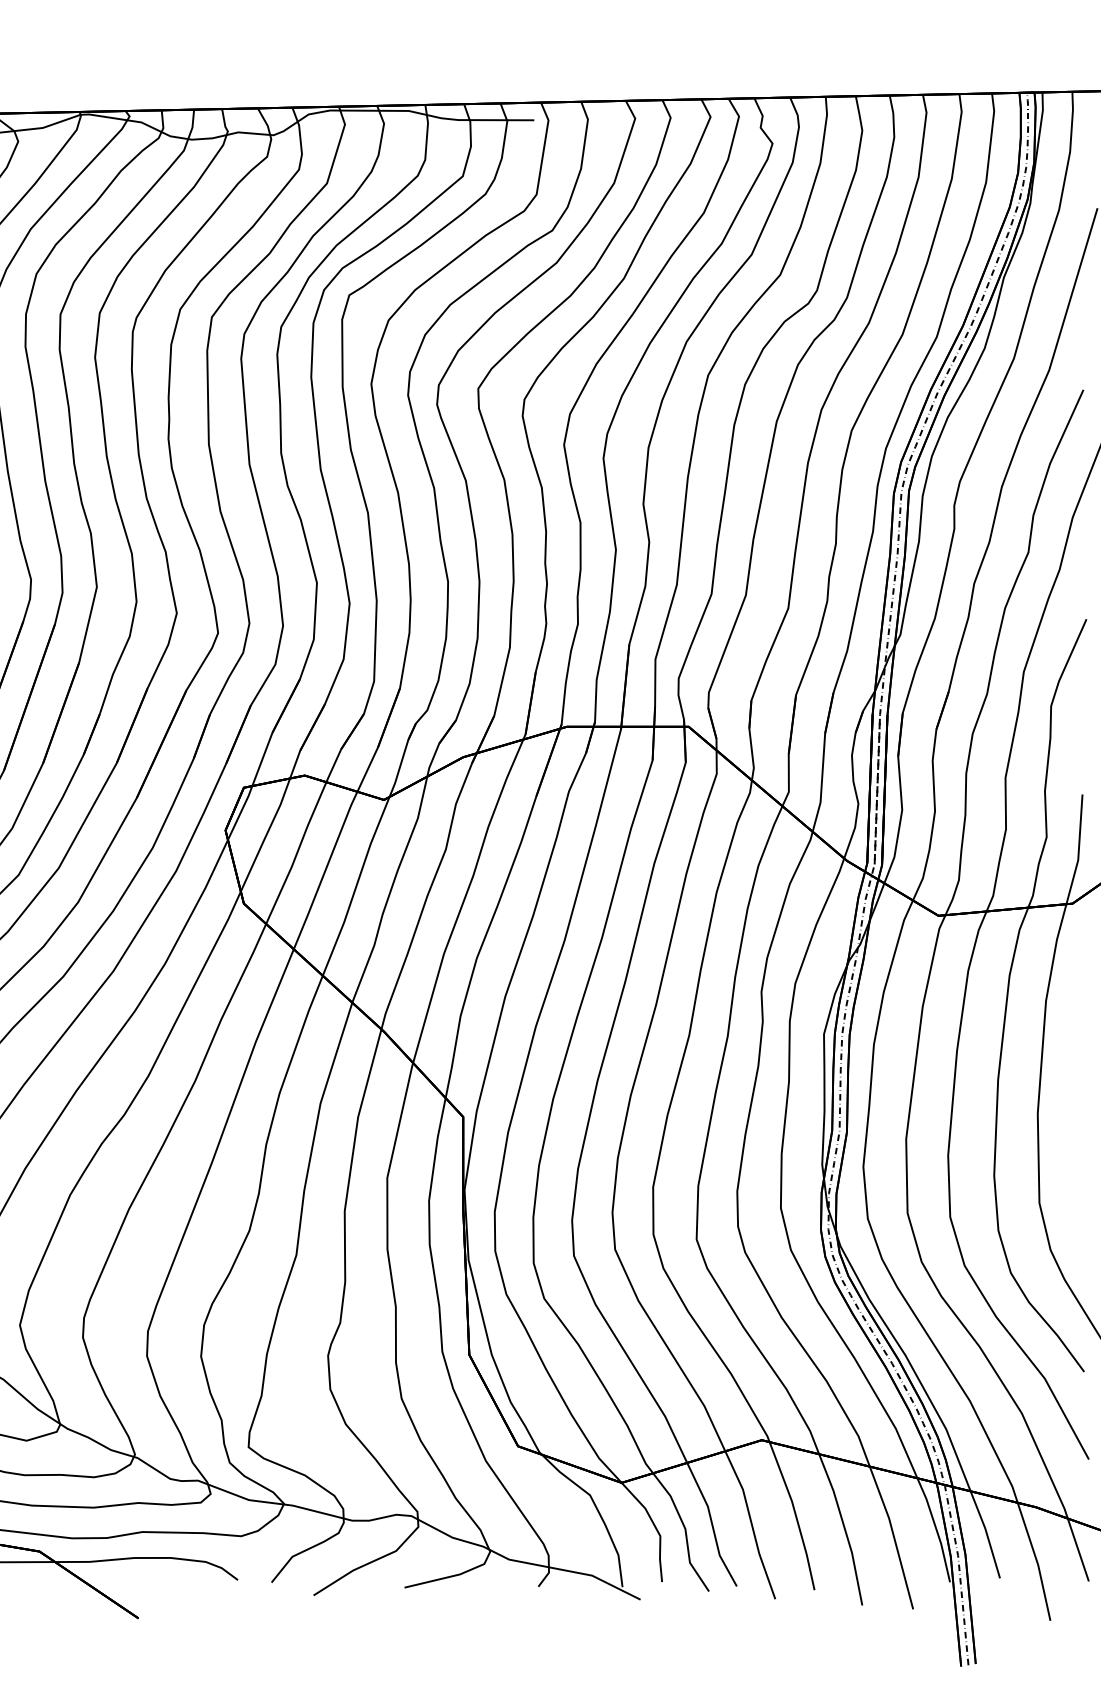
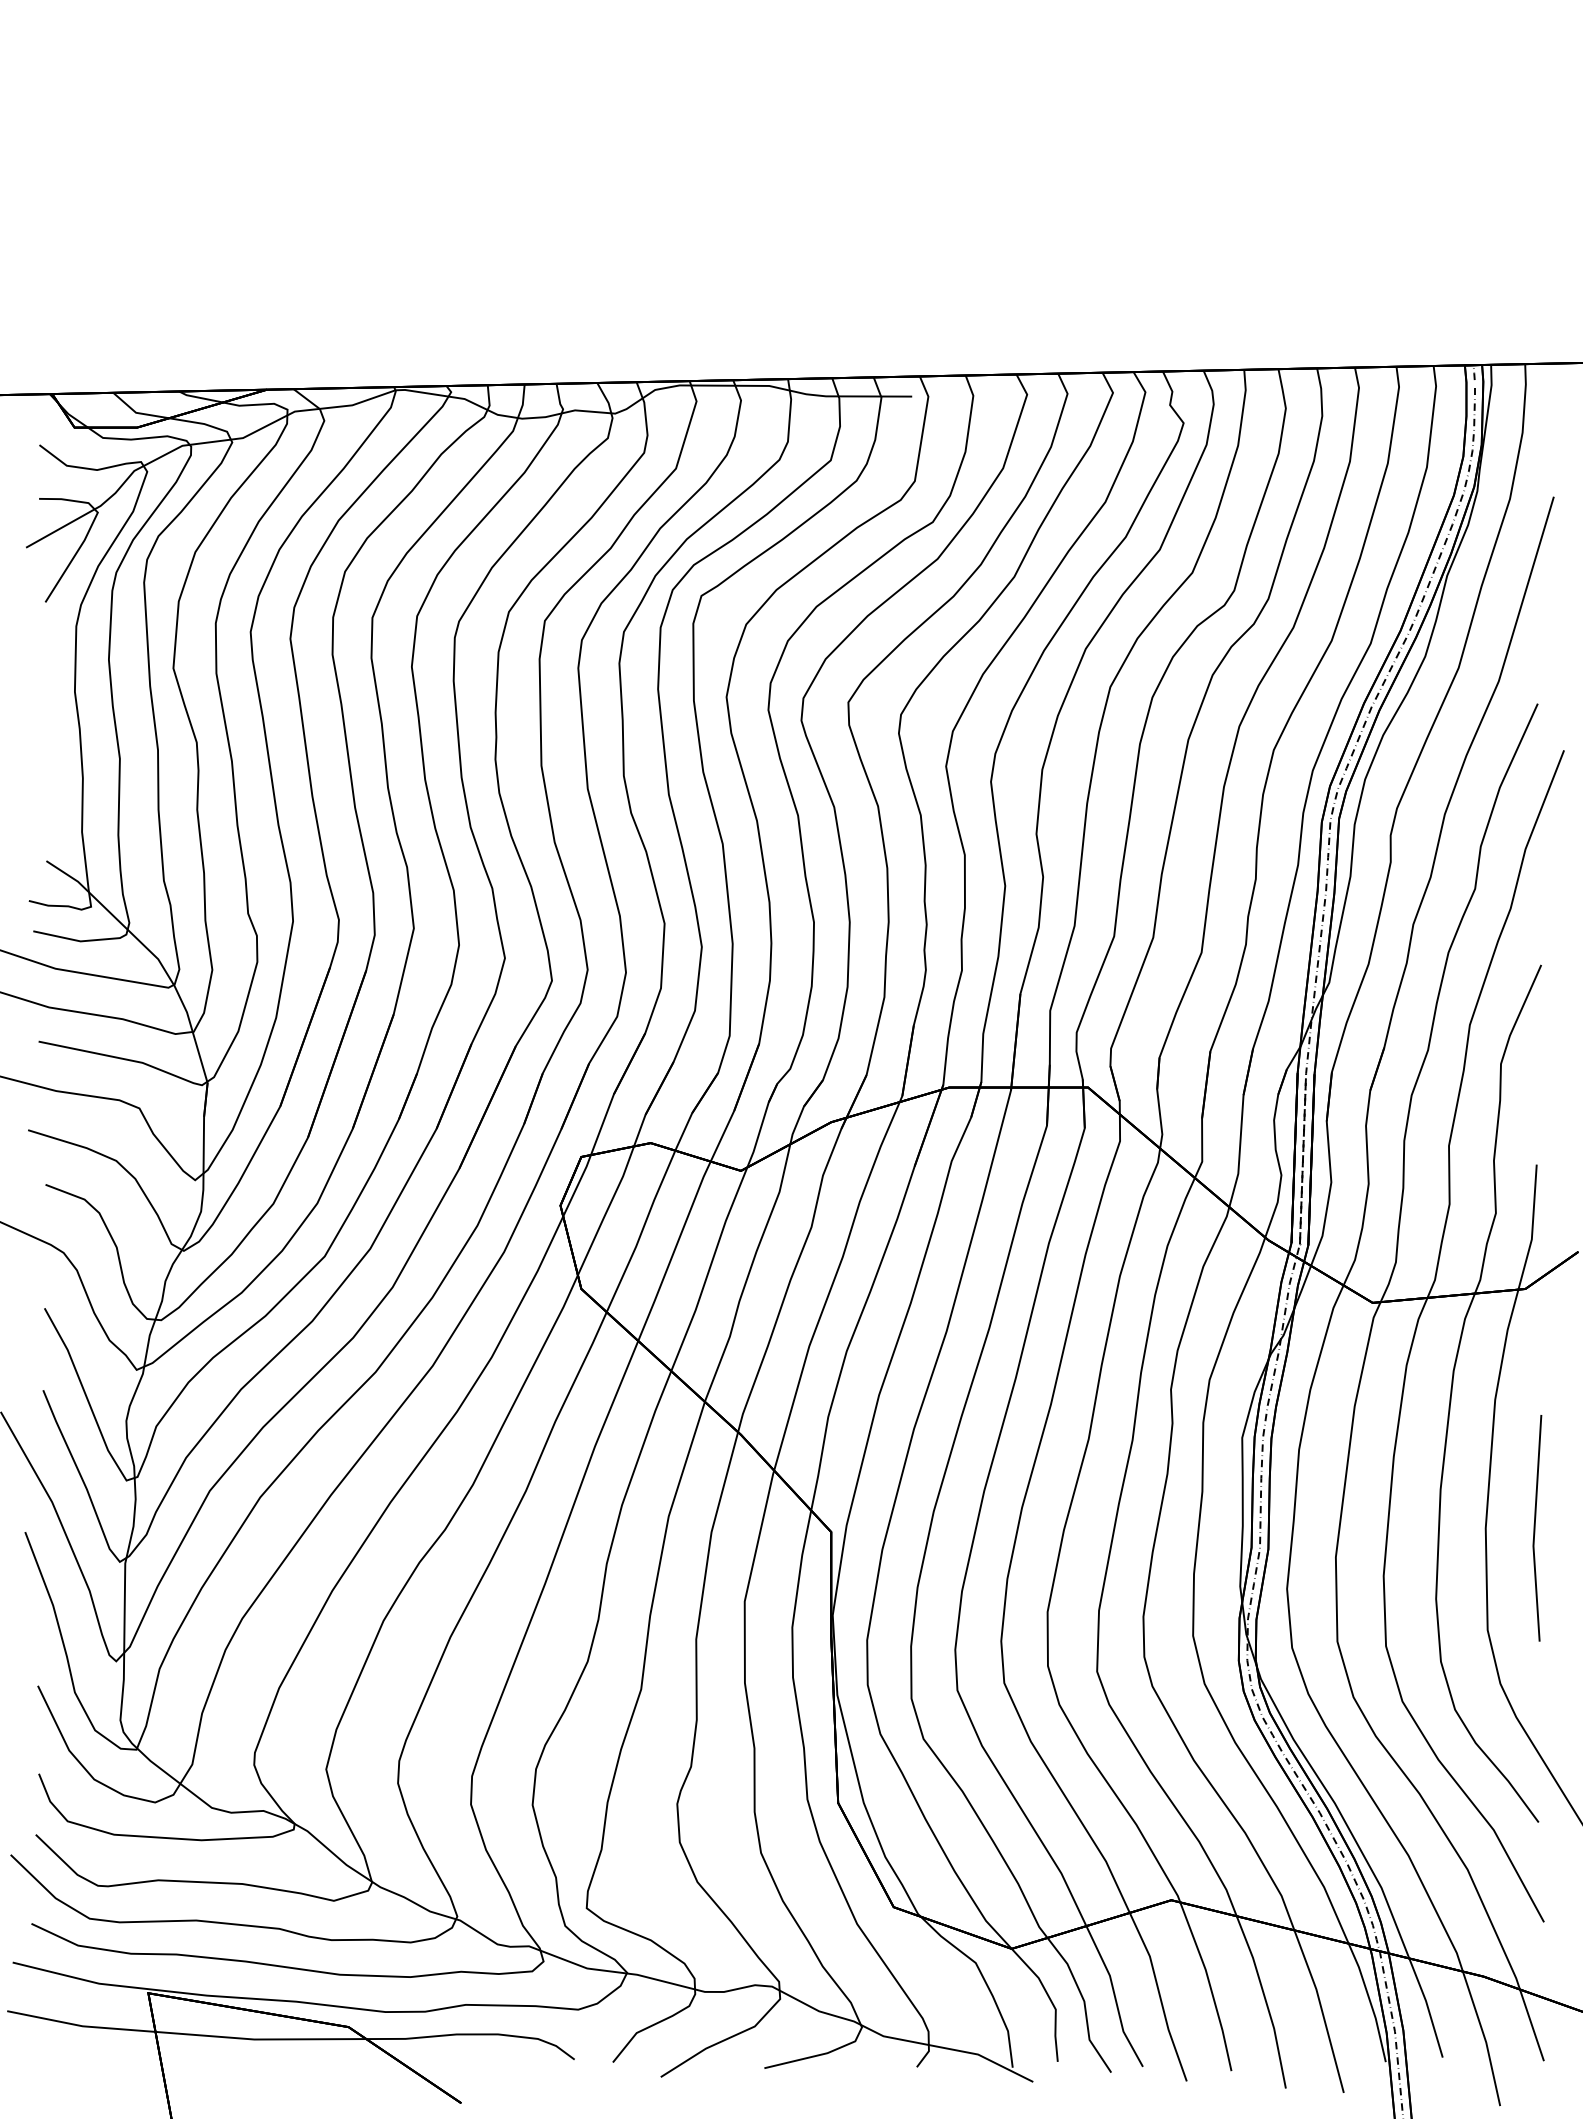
line: (1081, 1113) -> (1535, 1528), added

